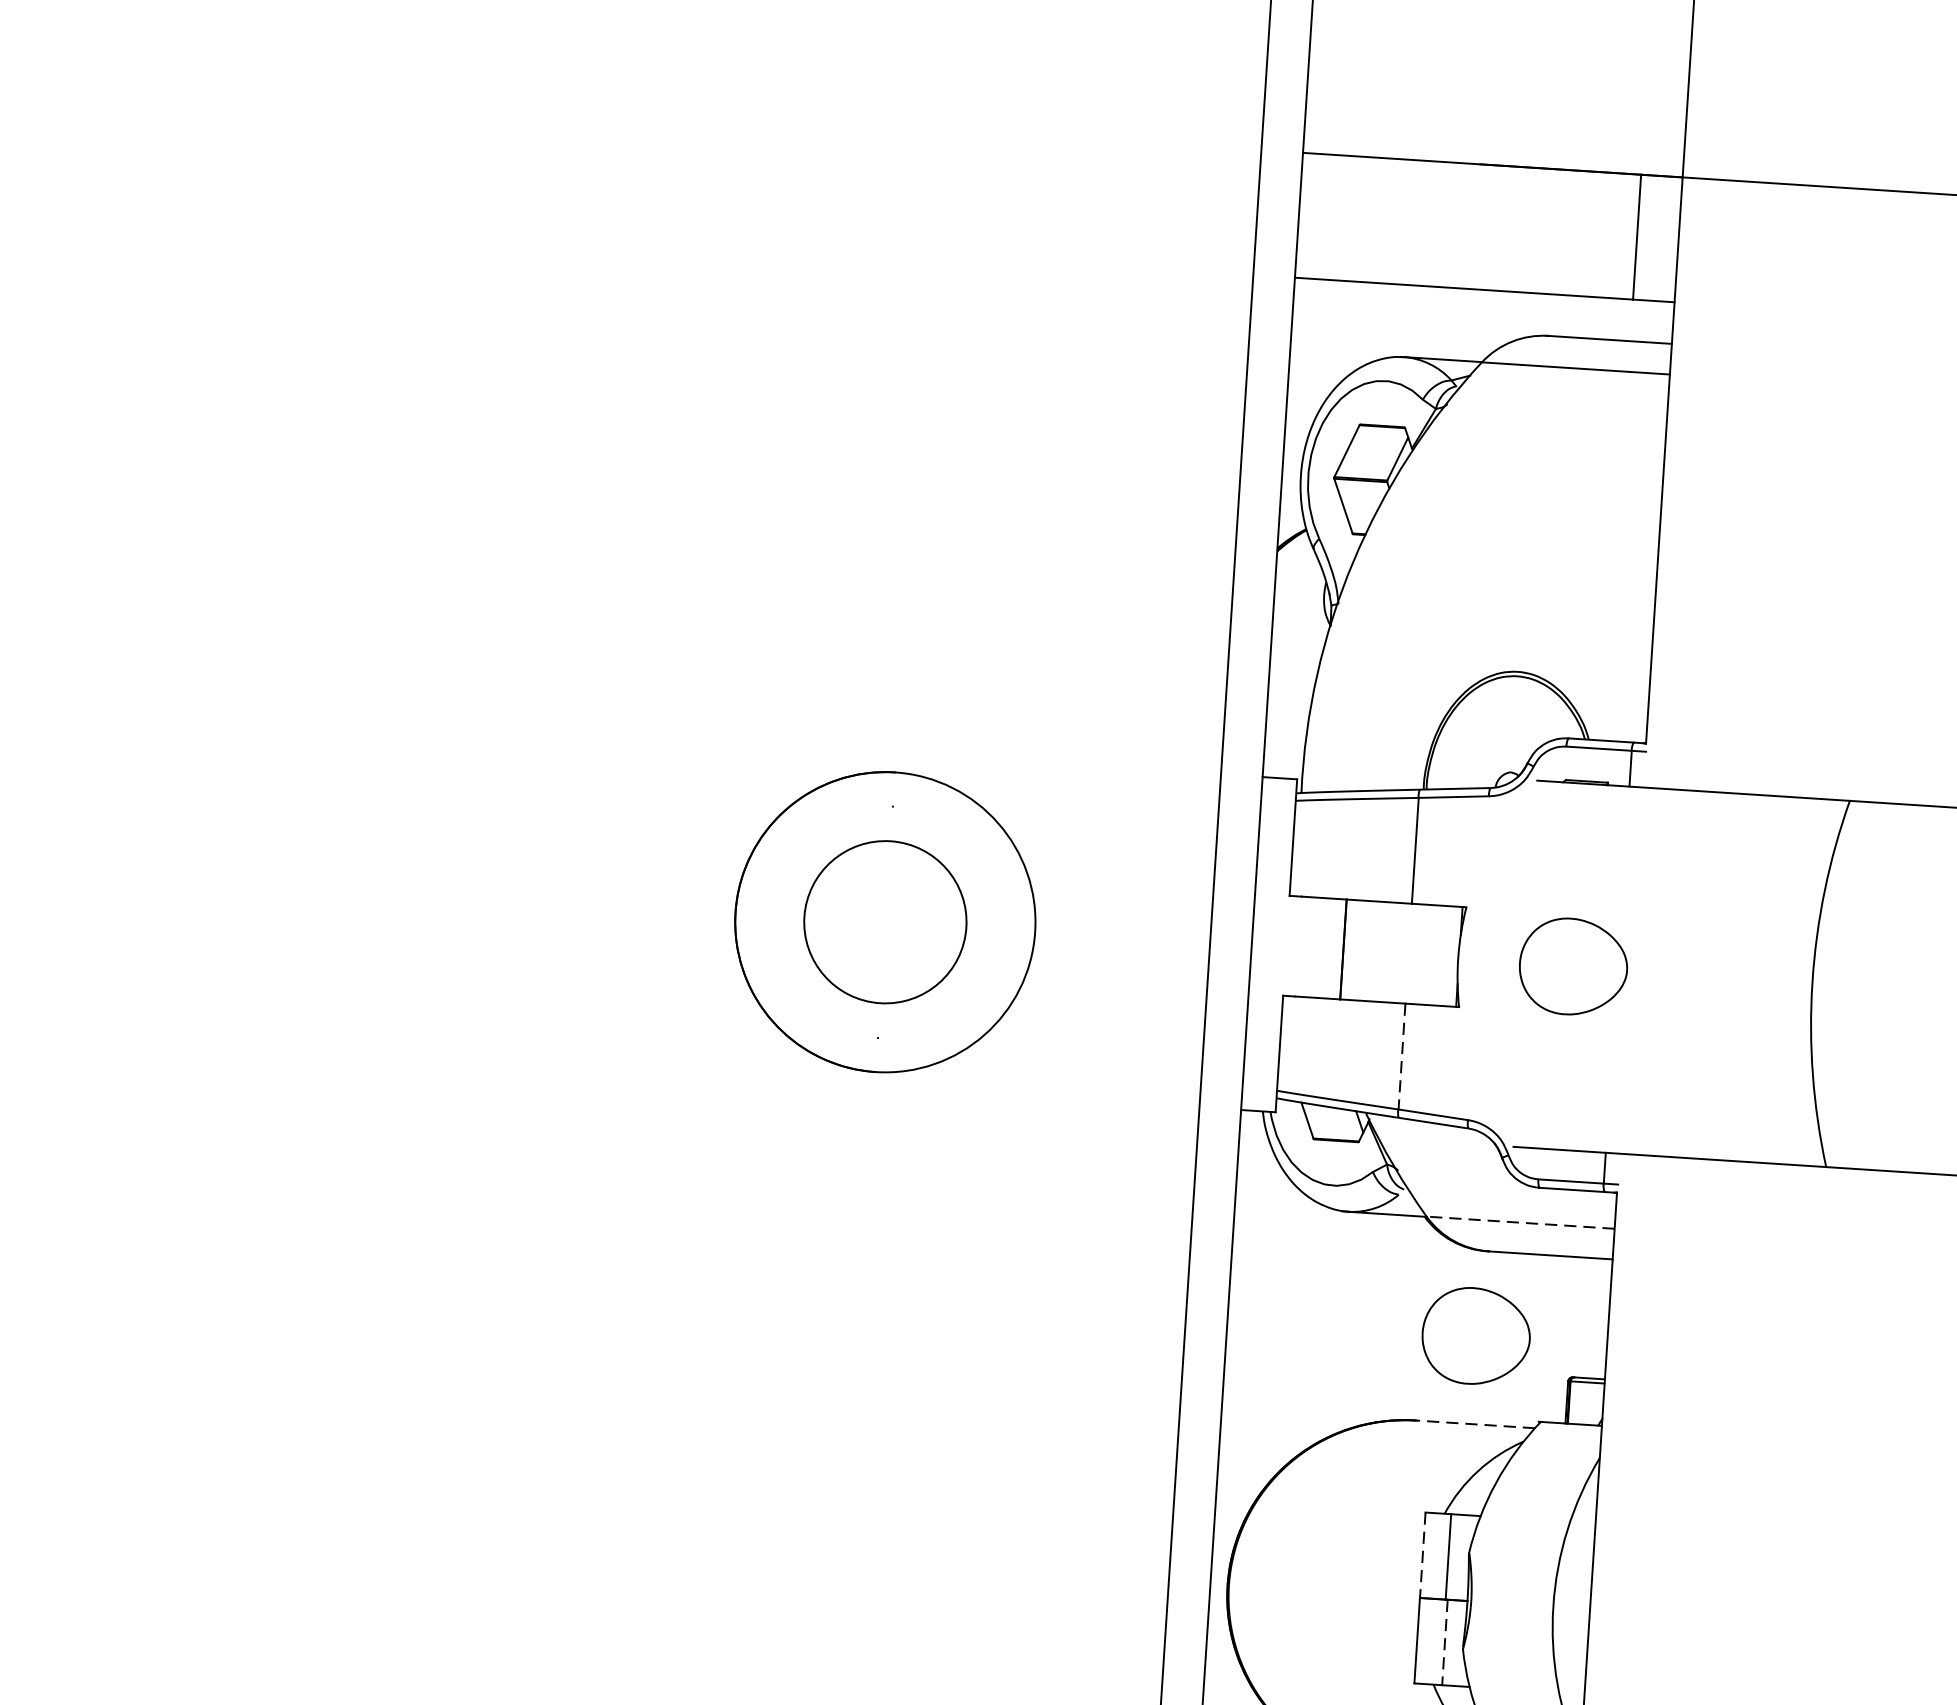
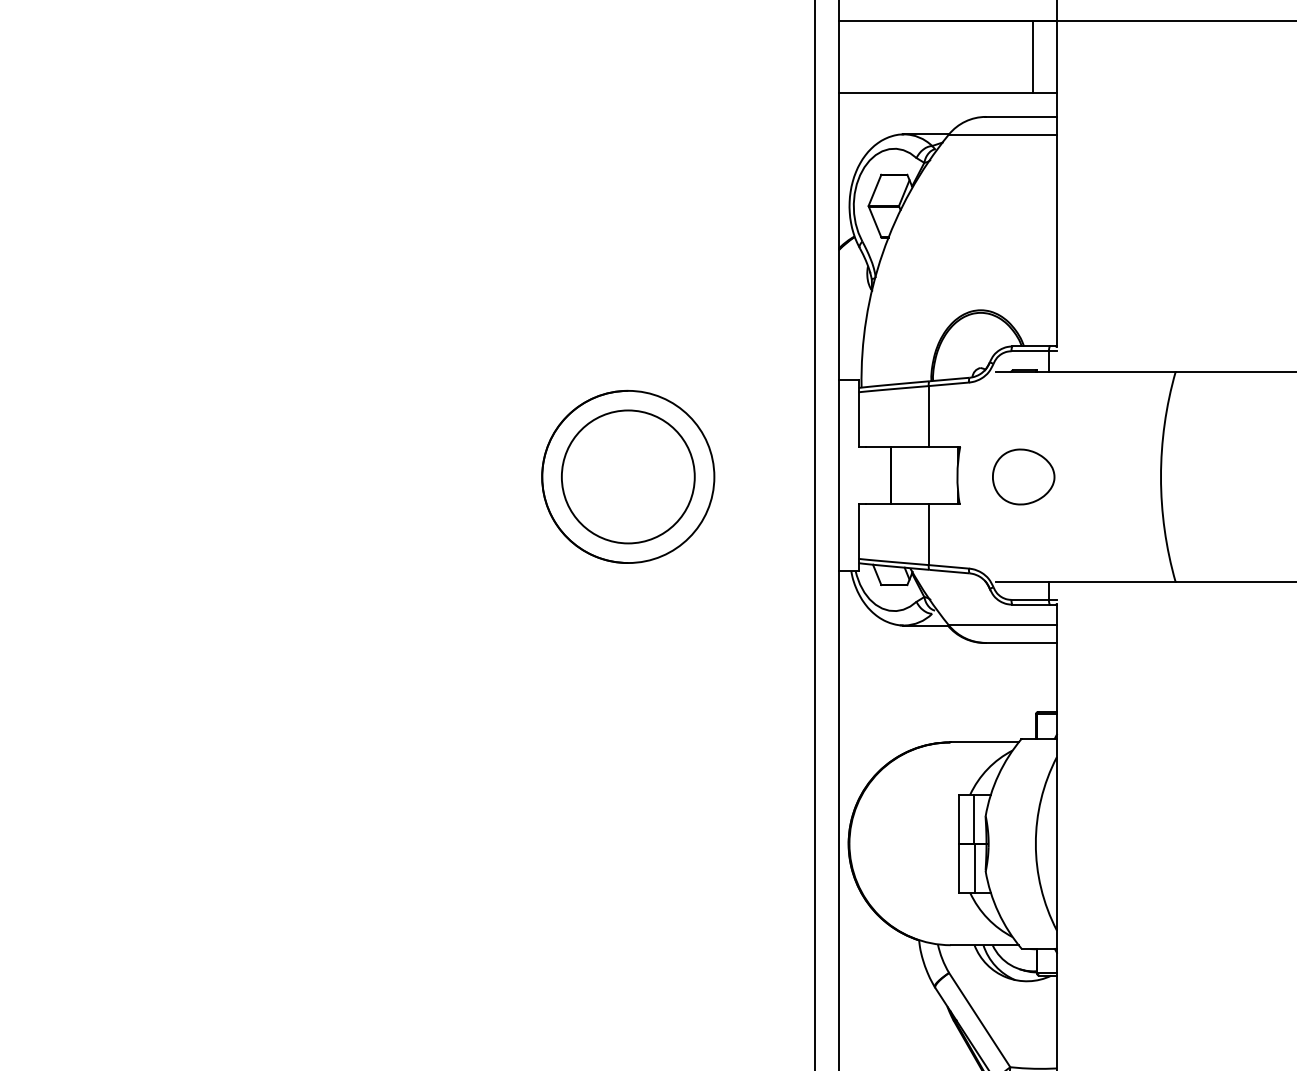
circle: (884, 921) -> (627, 476), size x1.43
line: (1401, 1057) -> (928, 535), dashed -> solid
line: (1519, 1222) -> (1002, 625), dashed -> solid
part: (1475, 1335) -> (981, 691), removed
line: (1475, 1424) -> (984, 742), dashed -> solid
line: (1423, 1555) -> (959, 819), dashed -> solid
line: (1445, 1642) -> (975, 868), dashed -> solid

